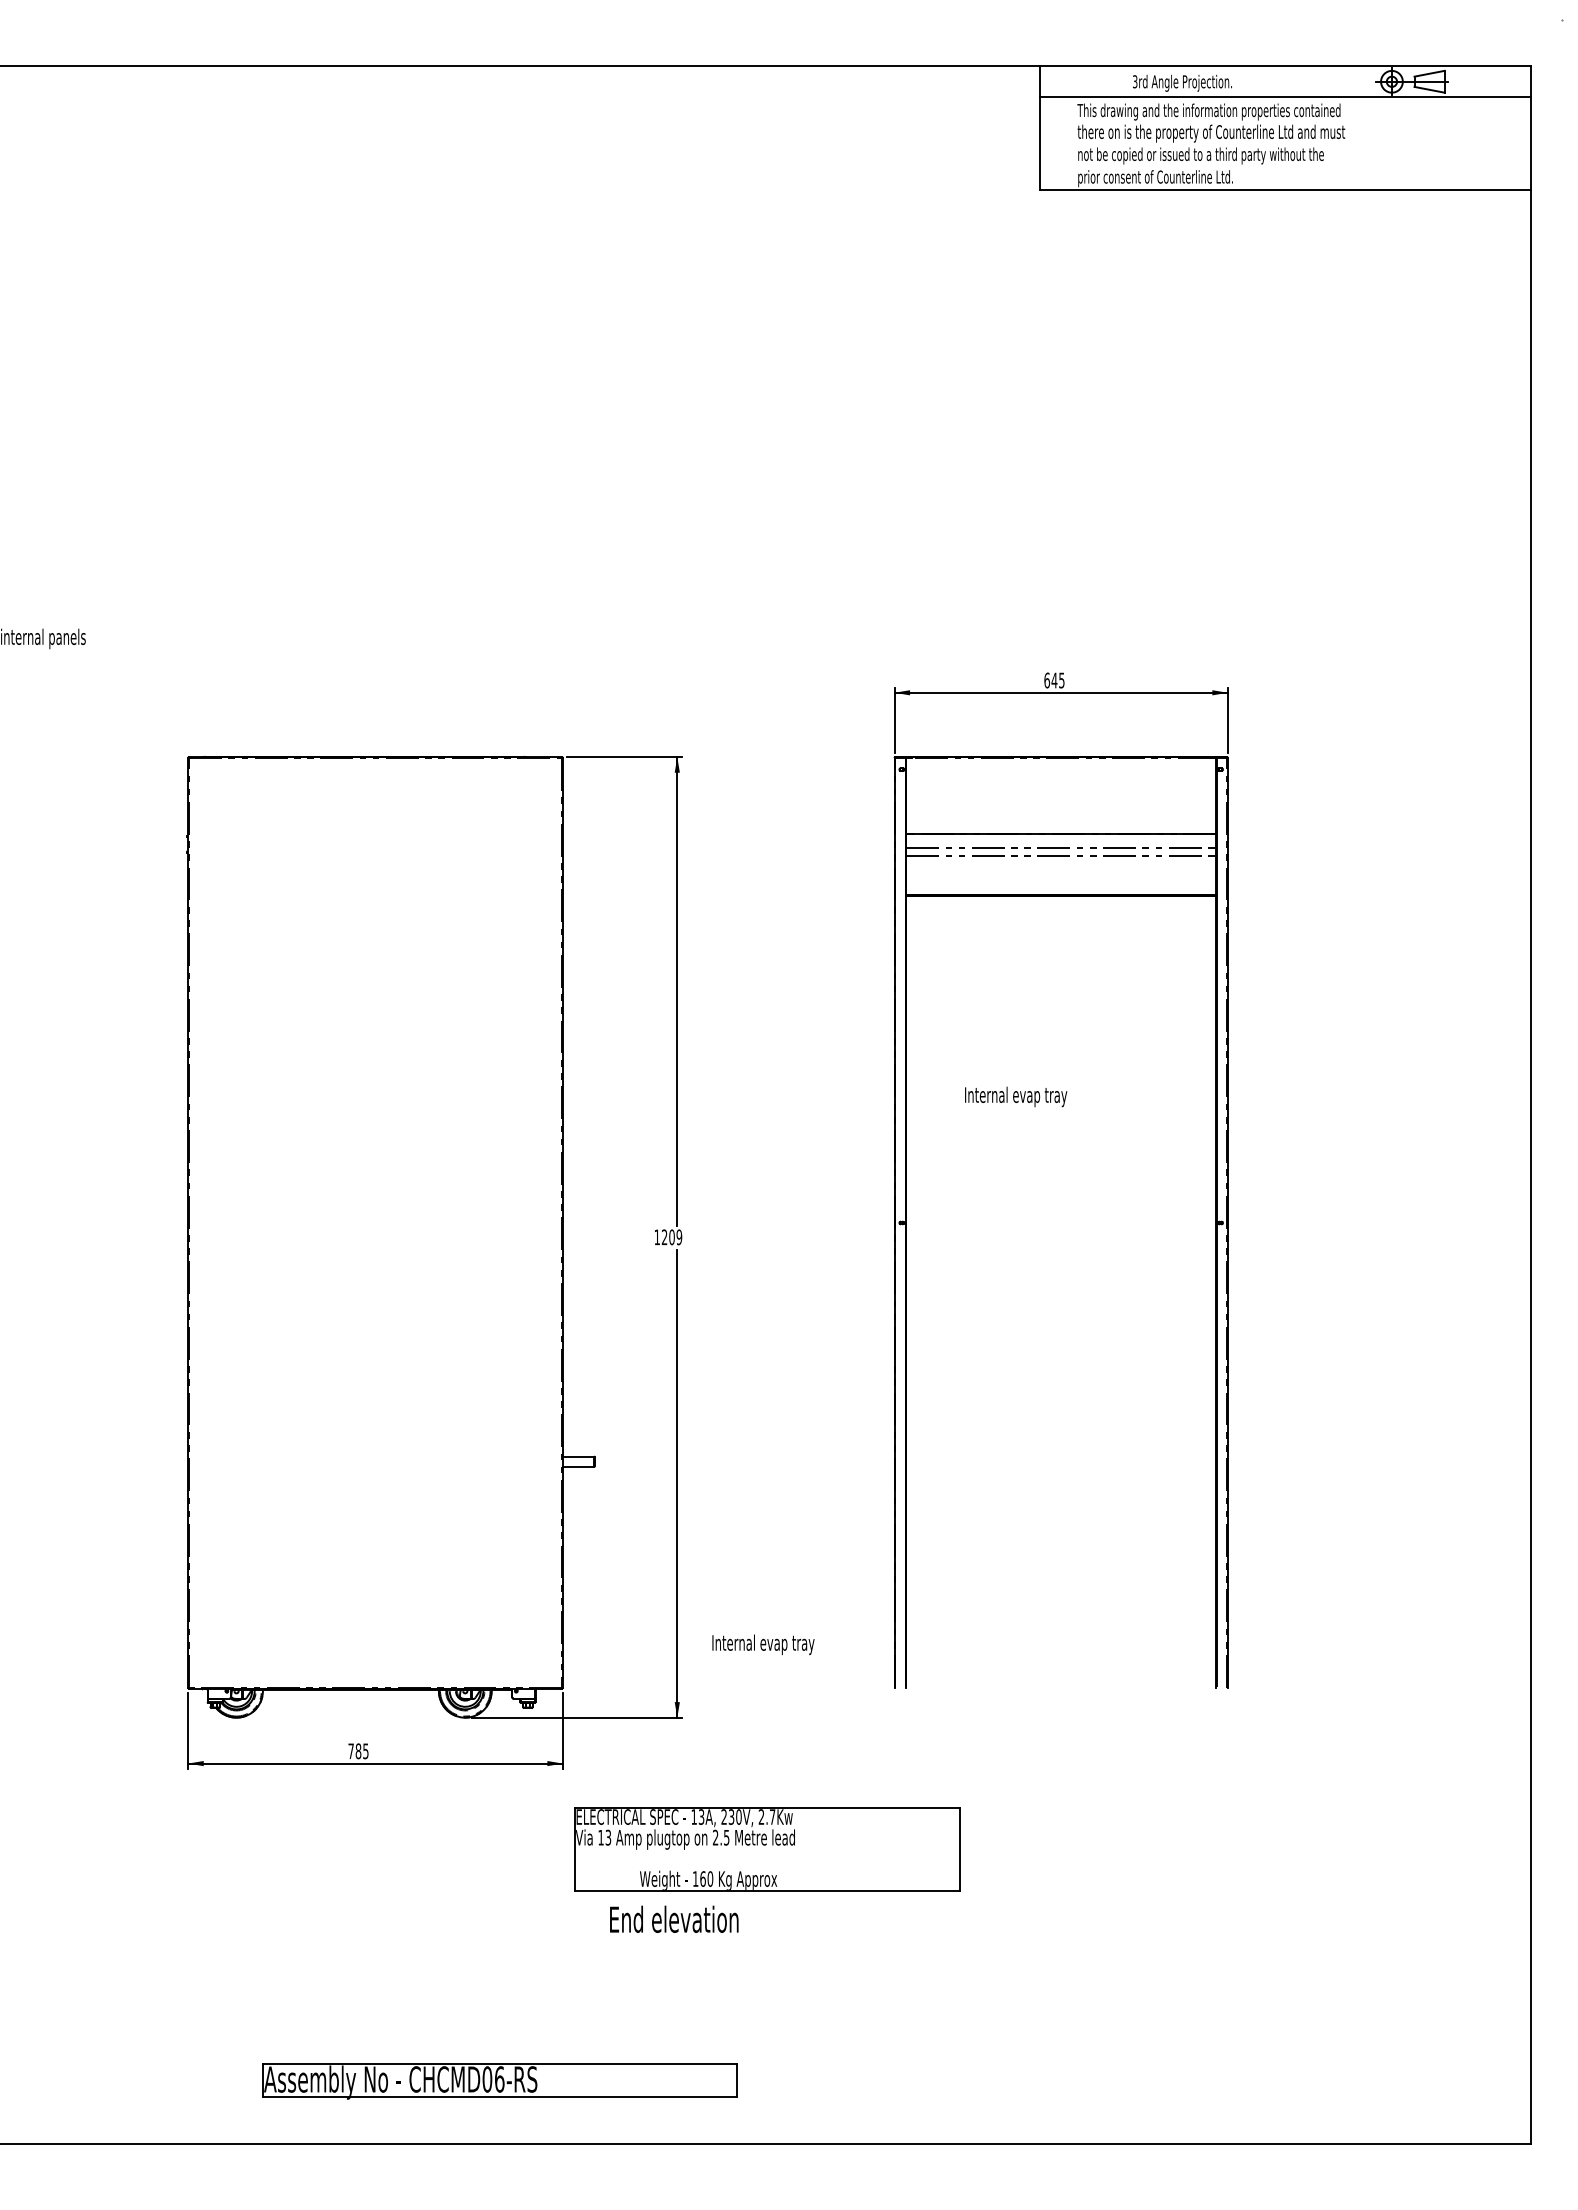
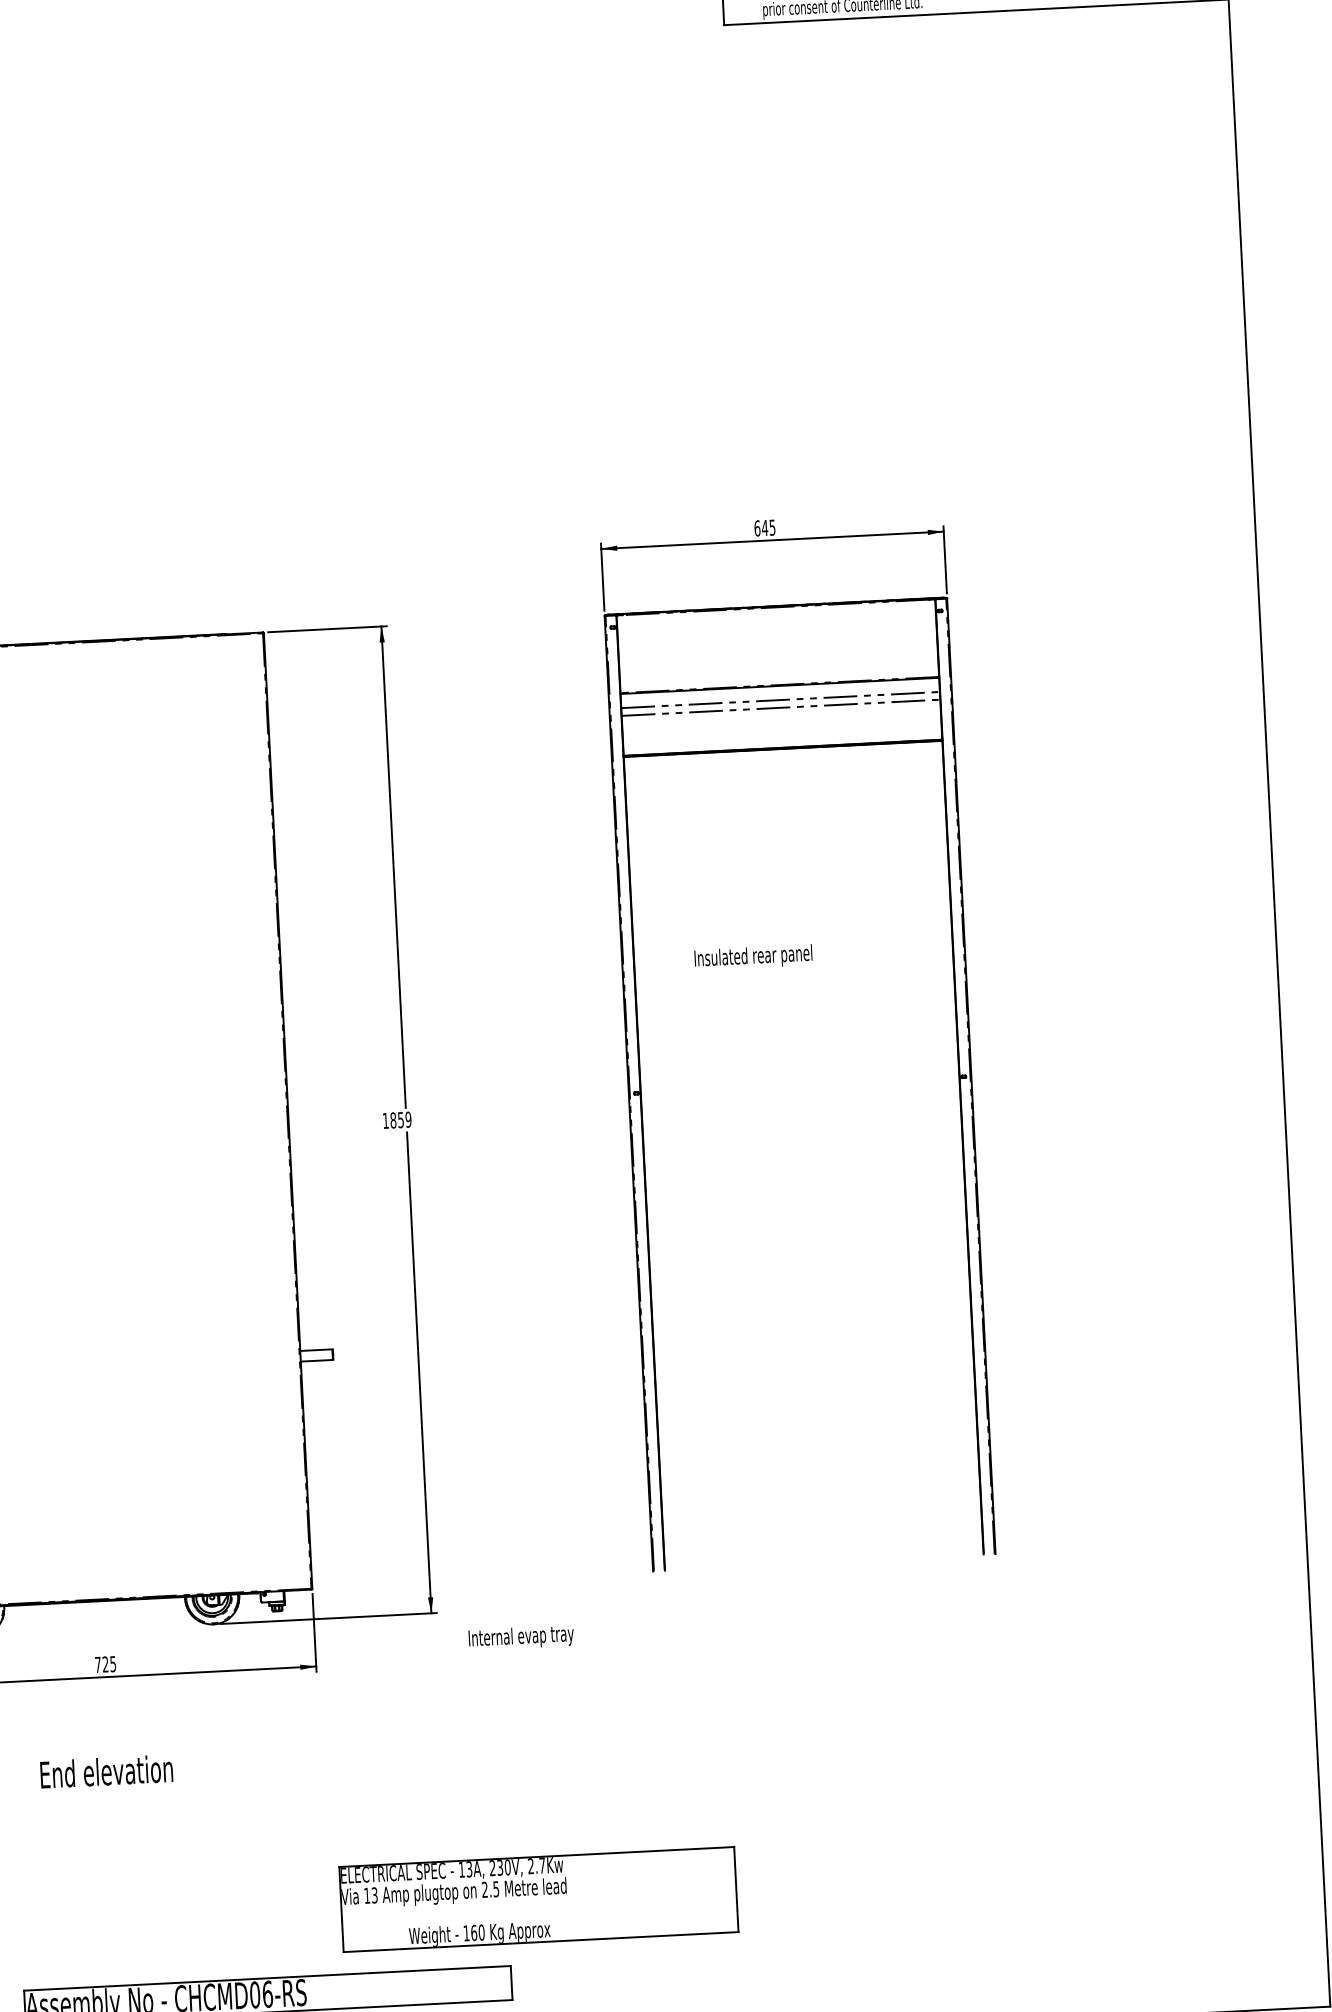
text: (1027, 1096) -> (758, 956), Internal evap tray -> Insulated rear panel
text: (667, 1237) -> (396, 1120), 1209 -> 1859
text: (763, 1644) -> (521, 1637), moved
text: (358, 1751) -> (105, 1664), 785 -> 725
part: (767, 1849) -> (538, 1899), moved
text: (674, 1918) -> (106, 1770), moved

